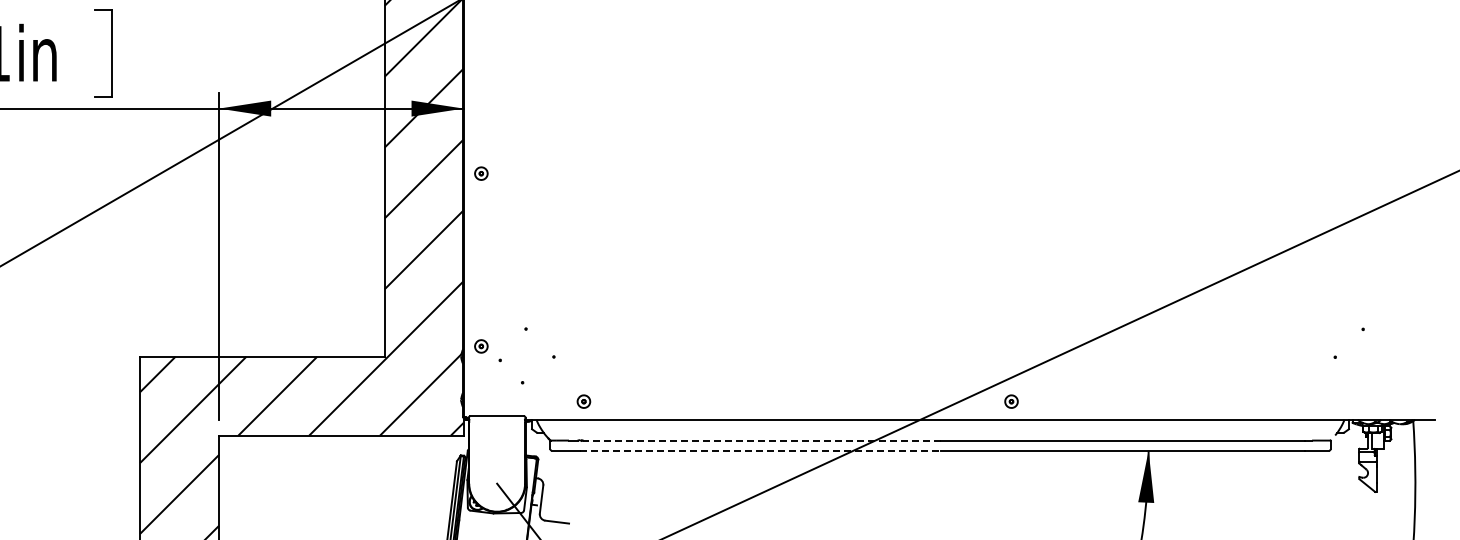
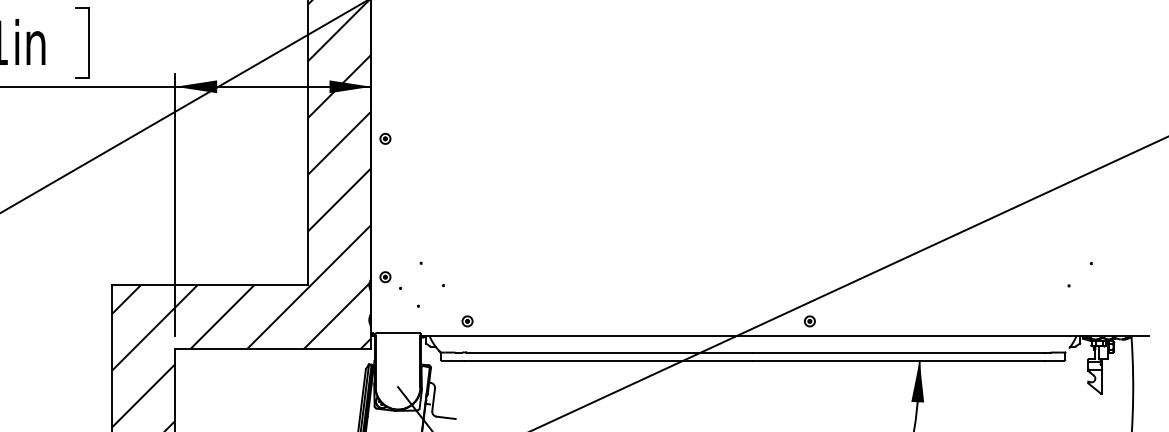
line: (761, 440) -> (609, 352), dashed -> solid
line: (760, 450) -> (608, 360), dashed -> solid

